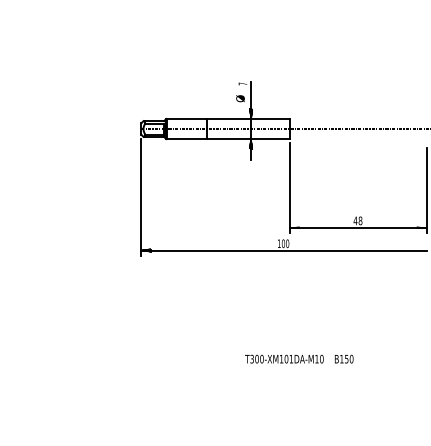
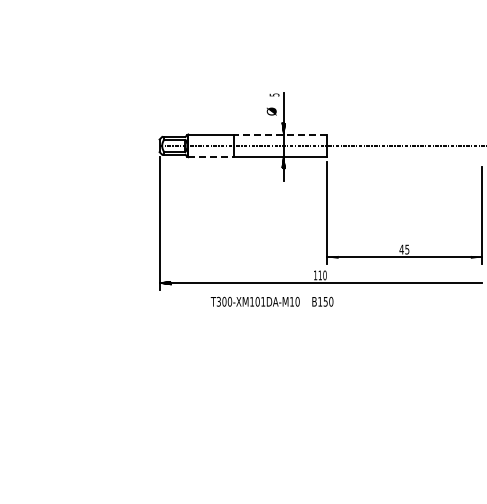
text: (242, 83) -> (274, 94), 7 -> 5
line: (248, 118) -> (280, 134), solid -> dashed
line: (187, 139) -> (211, 157), solid -> dashed
text: (360, 220) -> (407, 249), 48 -> 45
text: (283, 243) -> (320, 275), 100 -> 110
text: (298, 358) -> (271, 301), moved

